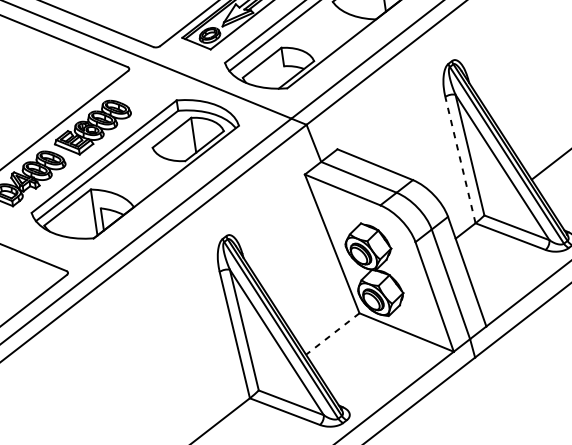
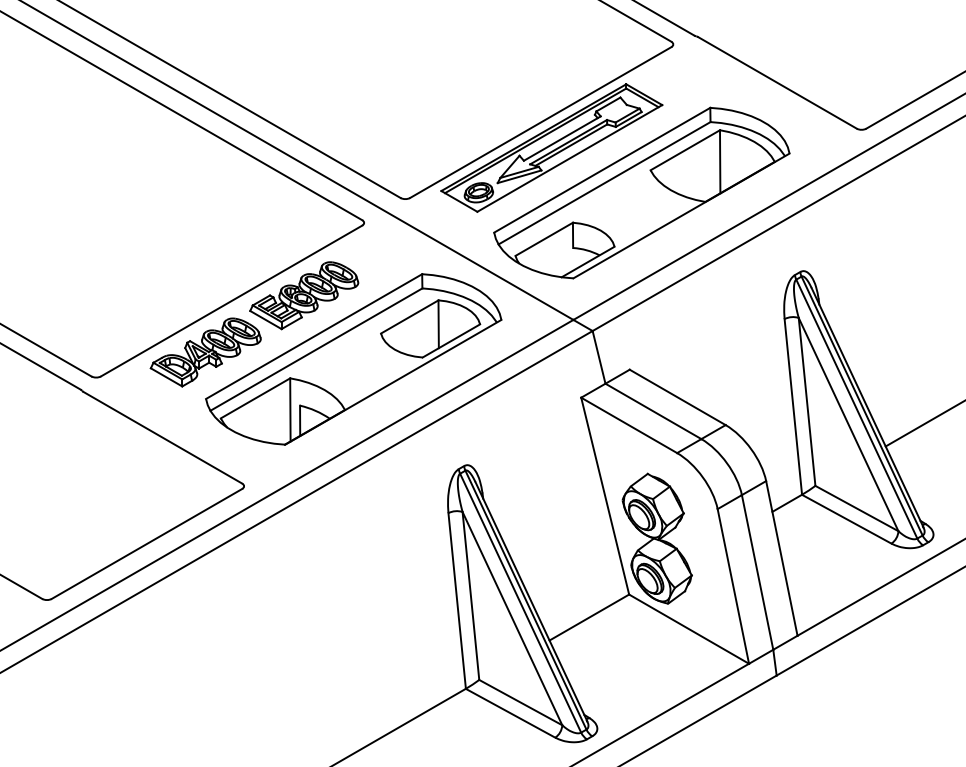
line: (460, 159) -> (793, 406), dashed -> solid
line: (332, 333) -> (589, 617), dashed -> solid

